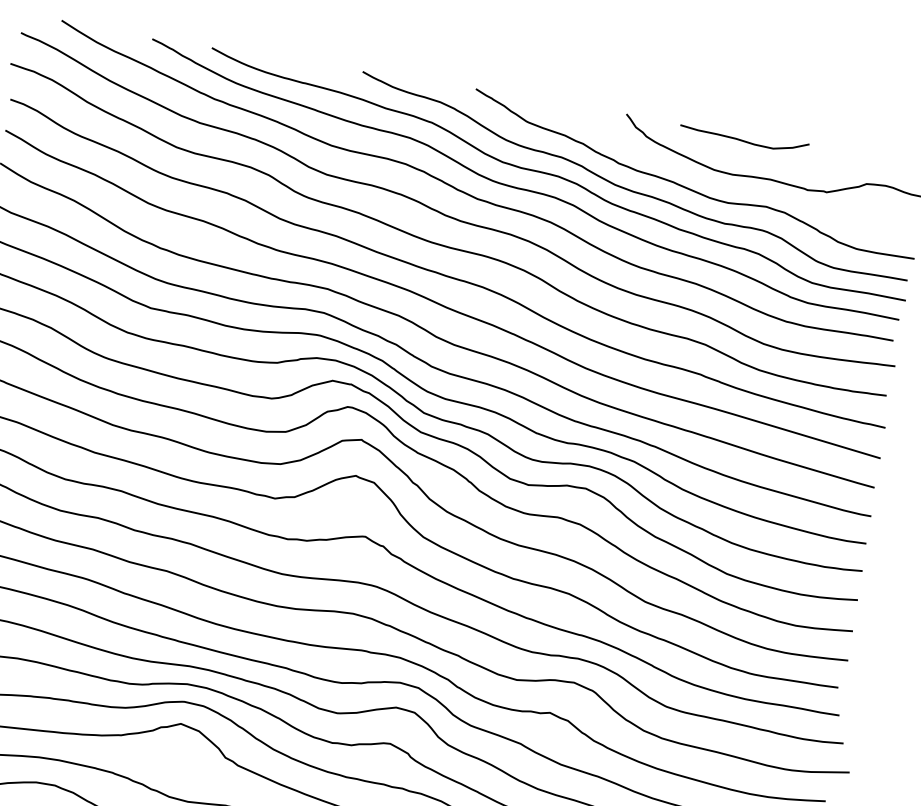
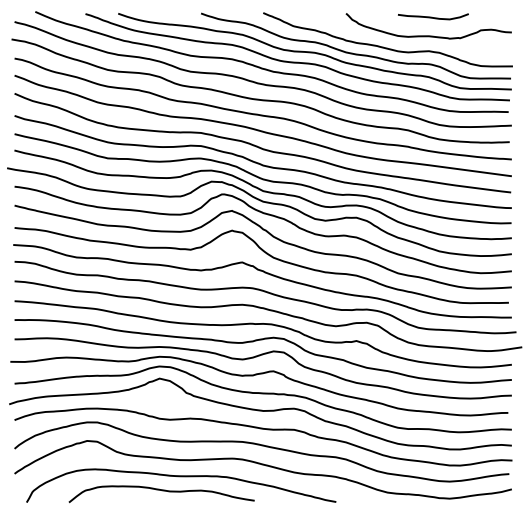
curve: (744, 140) -> (433, 17), moved

